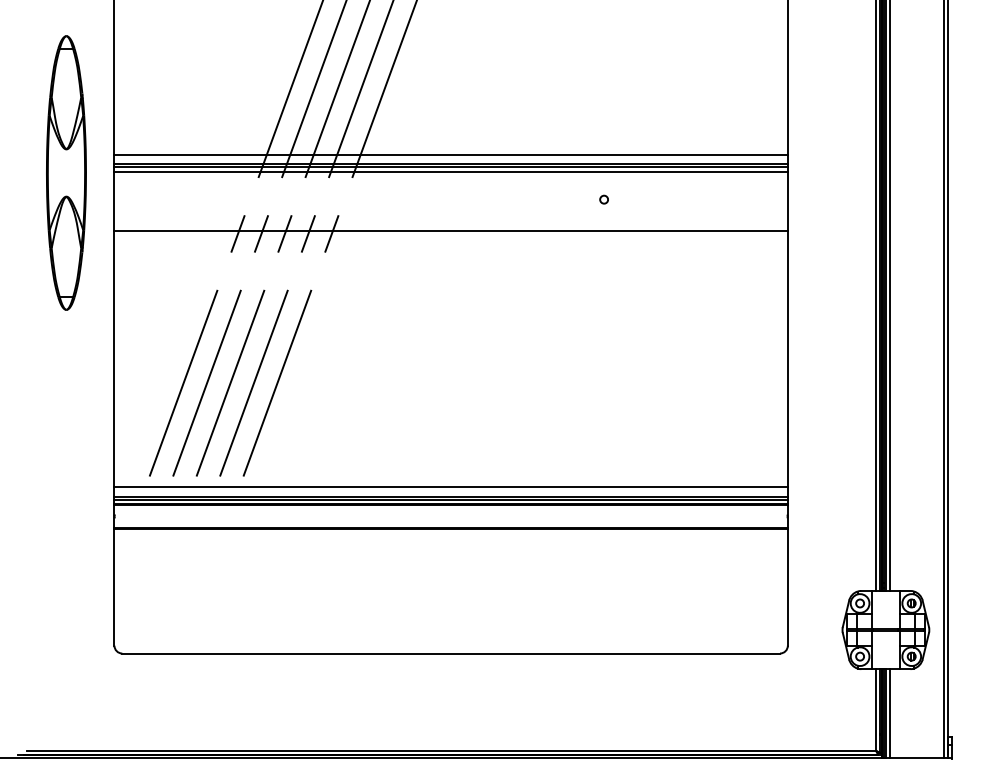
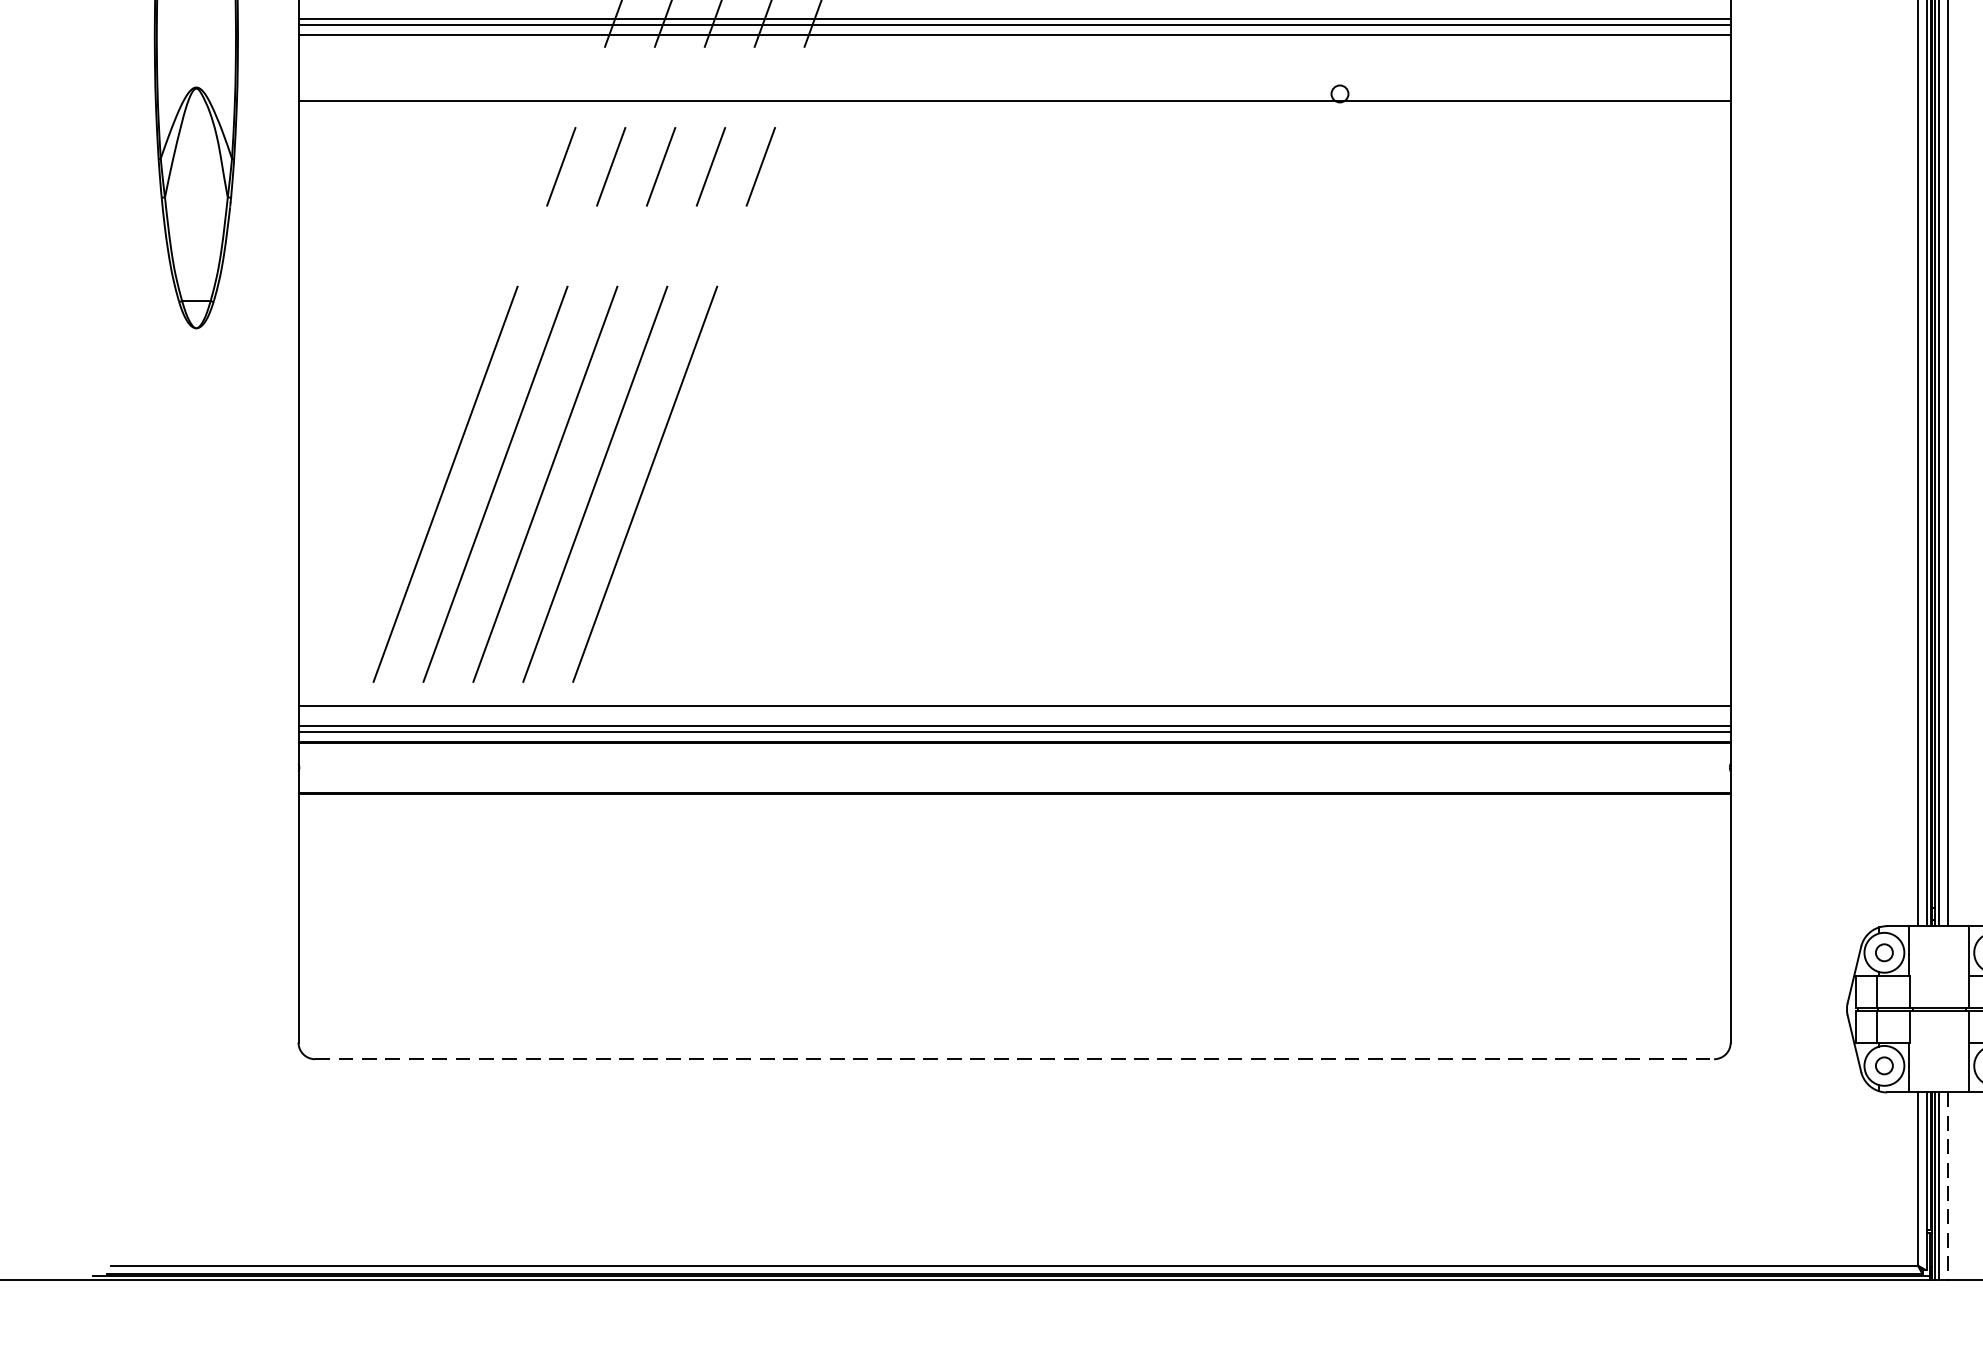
line: (450, 231) -> (1013, 102), moved
line: (451, 653) -> (1015, 1059), solid -> dashed
line: (890, 713) -> (1949, 1186), solid -> dashed

